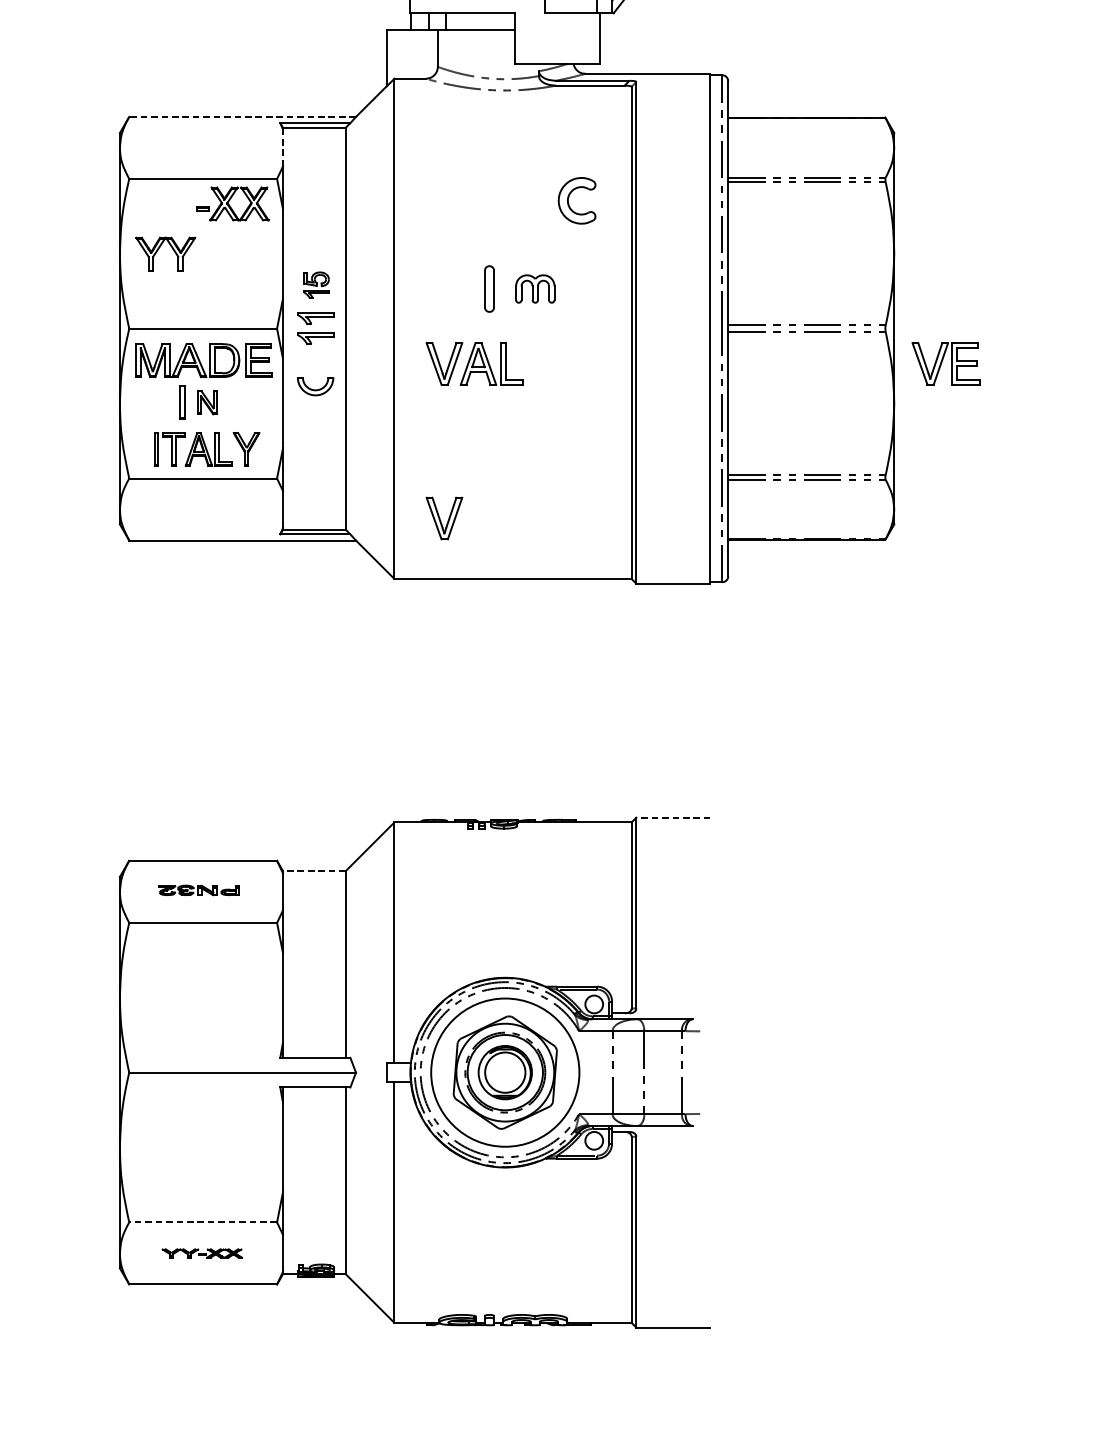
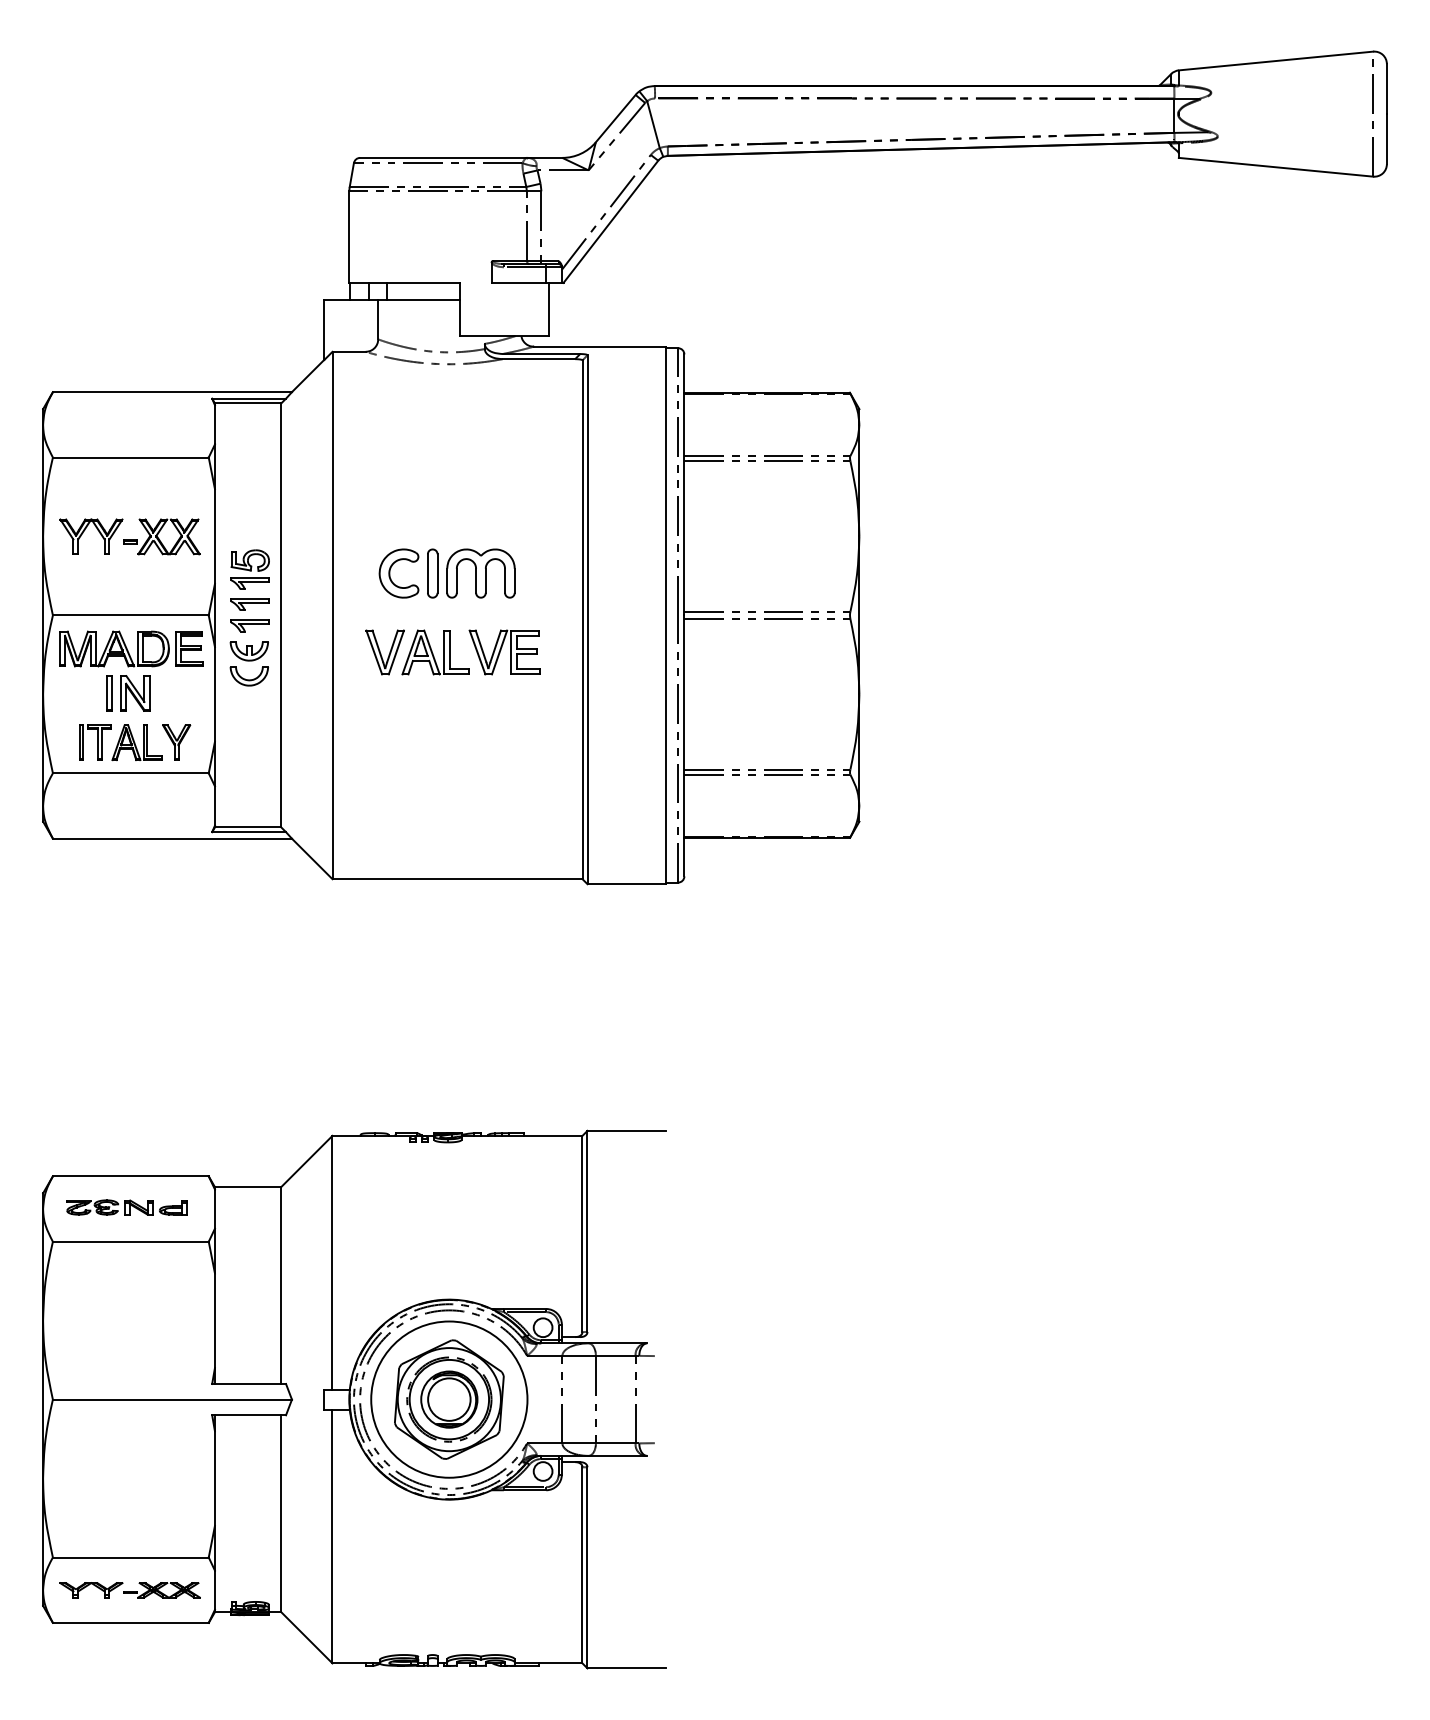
line: (242, 117) -> (172, 392), dashed -> solid
line: (283, 147) -> (215, 424), dashed -> solid
part: (569, 200) -> (390, 573), moved
part: (232, 203) -> (161, 536), moved
part: (315, 285) -> (249, 569), size x1.43
part: (534, 288) -> (480, 573), size x1.67
part: (314, 362) -> (248, 651), added
part: (945, 363) -> (504, 652), moved
part: (207, 402) -> (135, 693), size x1.43
part: (443, 518) -> (384, 815), removed
line: (673, 817) -> (626, 1130), dashed -> solid
line: (313, 871) -> (247, 1187), dashed -> solid
part: (199, 890) -> (126, 1207), size x1.43
line: (202, 1222) -> (130, 1557), dashed -> solid
part: (201, 1253) -> (129, 1590), size x1.67

